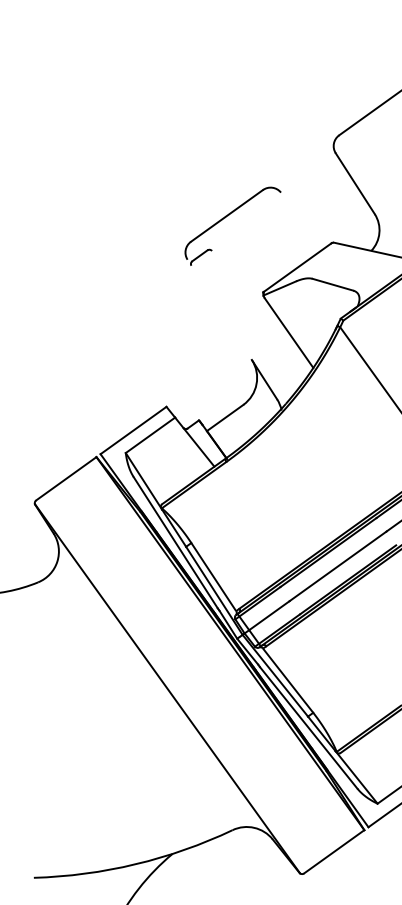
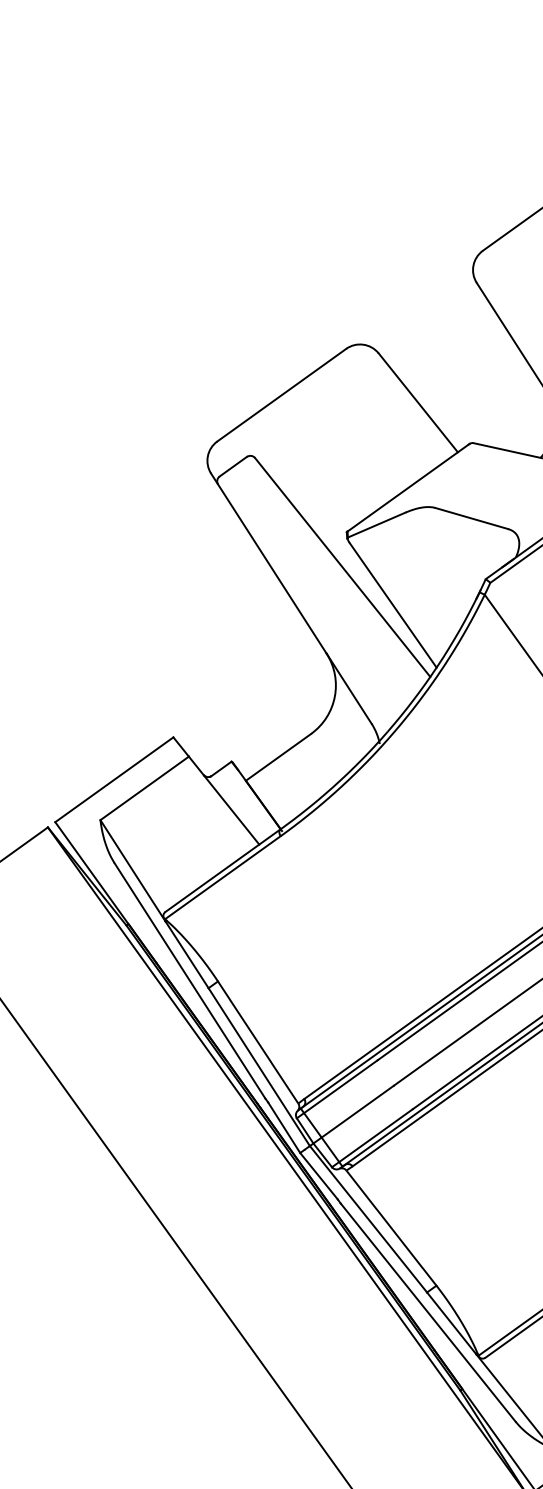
line: (303, 219) -> (418, 401), added
line: (219, 309) -> (268, 562), added
line: (260, 312) -> (341, 568), added

